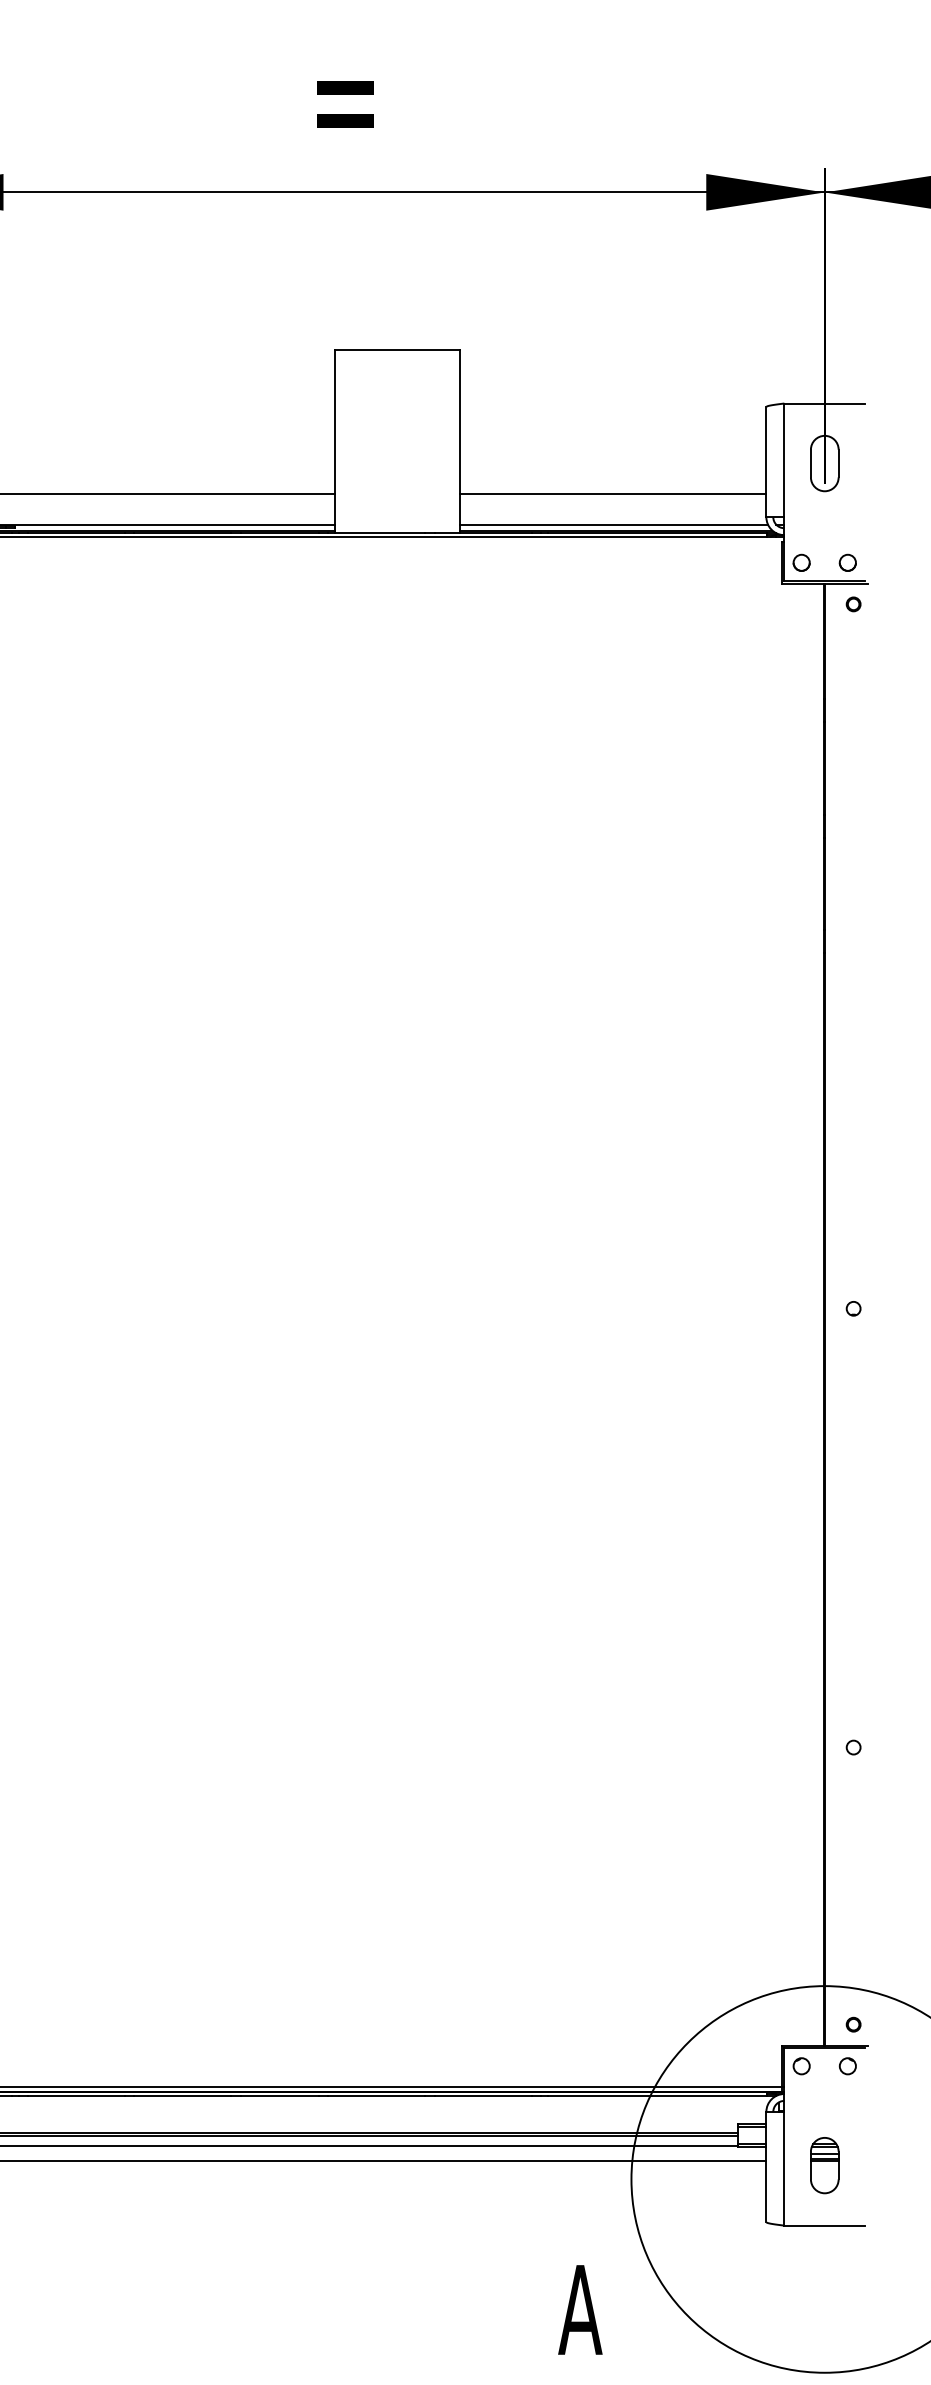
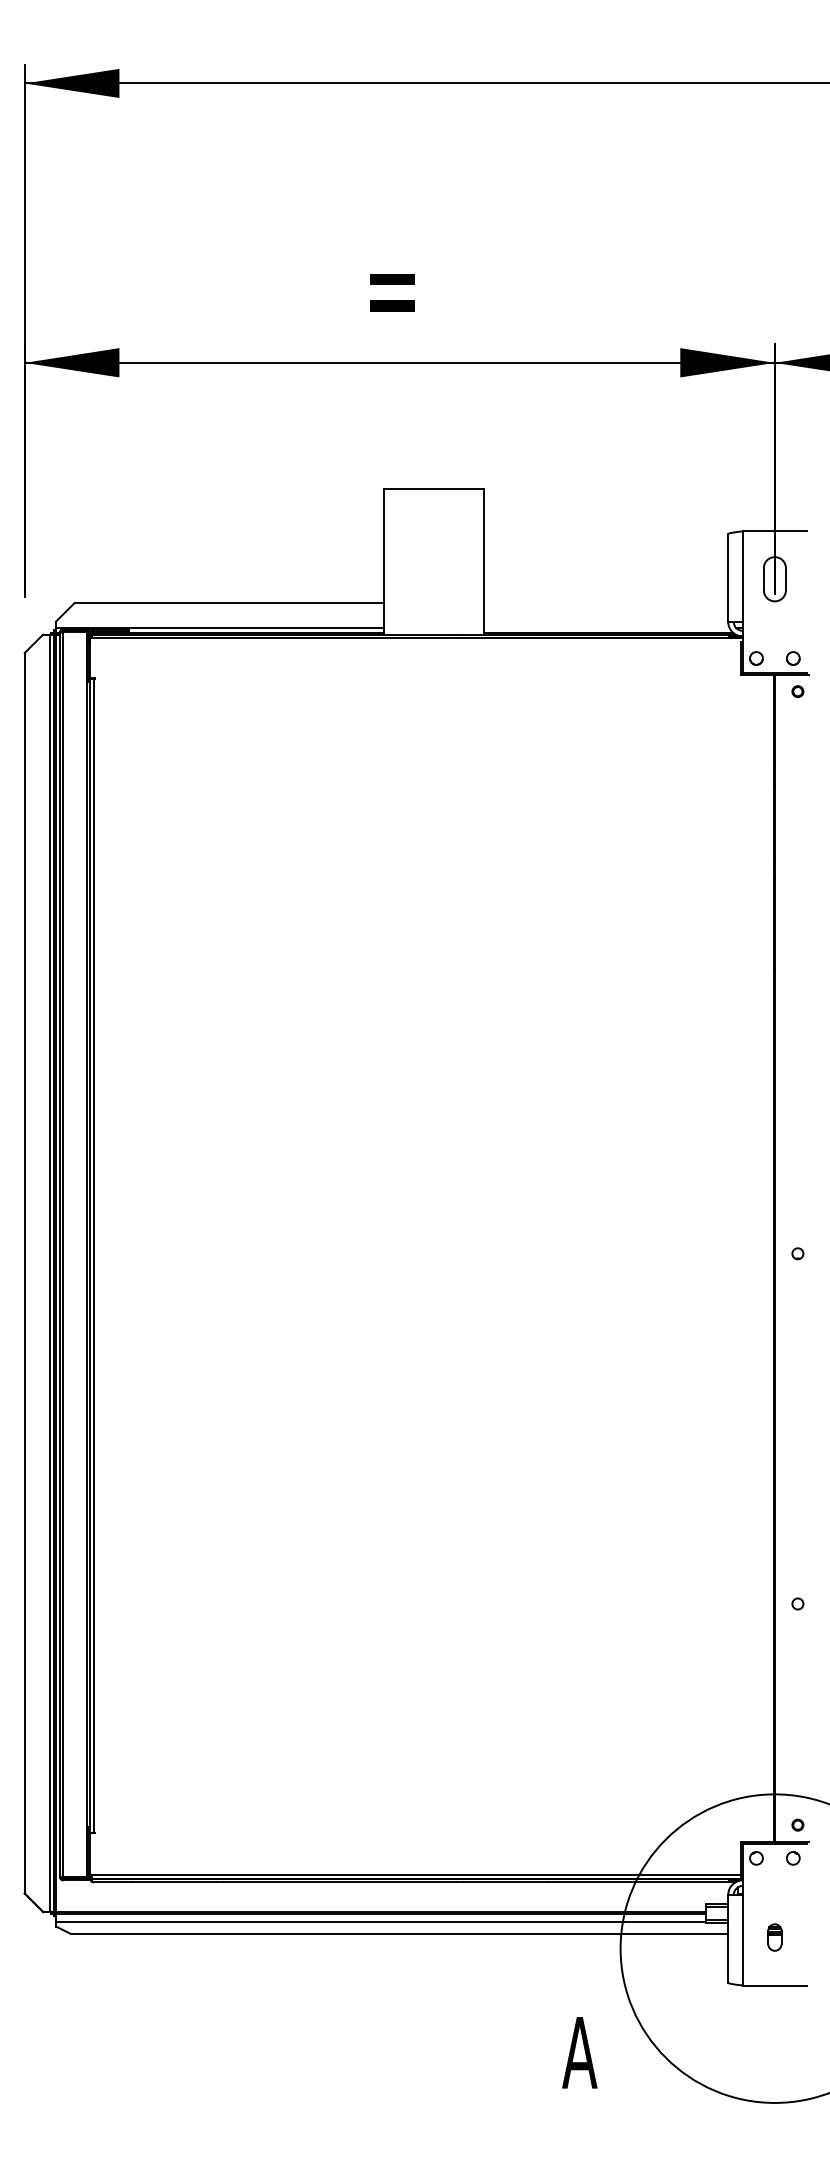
line: (612, 493) -> (605, 603), removed
line: (613, 525) -> (606, 628), removed
part: (824, 2165) -> (774, 1937), size x0.6

